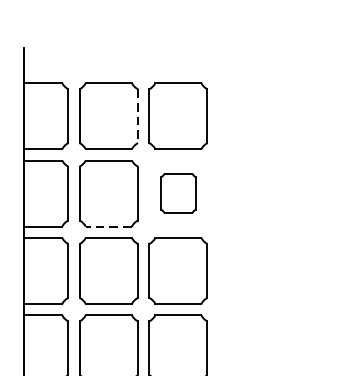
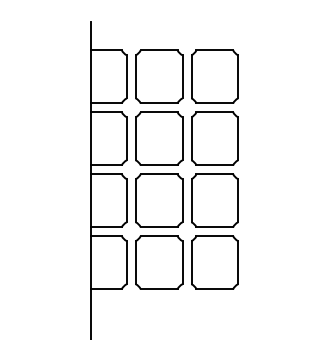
line: (138, 115) -> (182, 76), dashed -> solid
part: (177, 193) -> (214, 138), size x1.67
line: (109, 226) -> (159, 165), dashed -> solid

